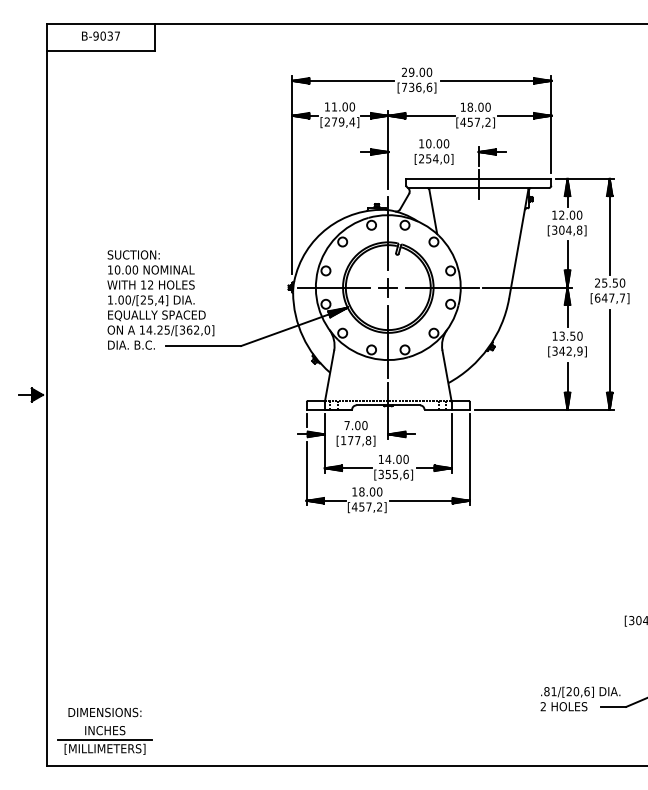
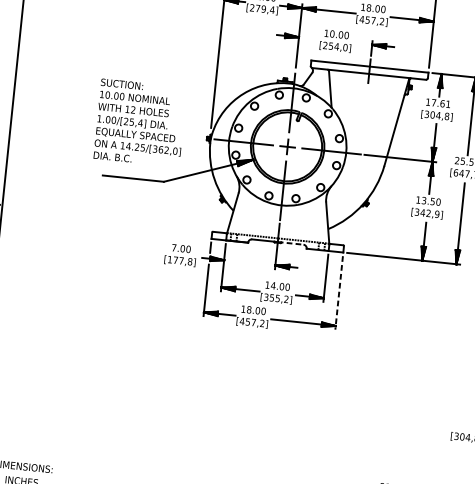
text: (570, 214) -> (441, 103), 12.00 -> 17.61
text: (160, 299) -> (140, 122), moved
line: (404, 405) -> (290, 243), solid -> dashed
text: (355, 433) -> (180, 254), moved
line: (469, 460) -> (338, 293), solid -> dashed
text: (405, 474) -> (285, 299), [355,6] -> [355,2]

